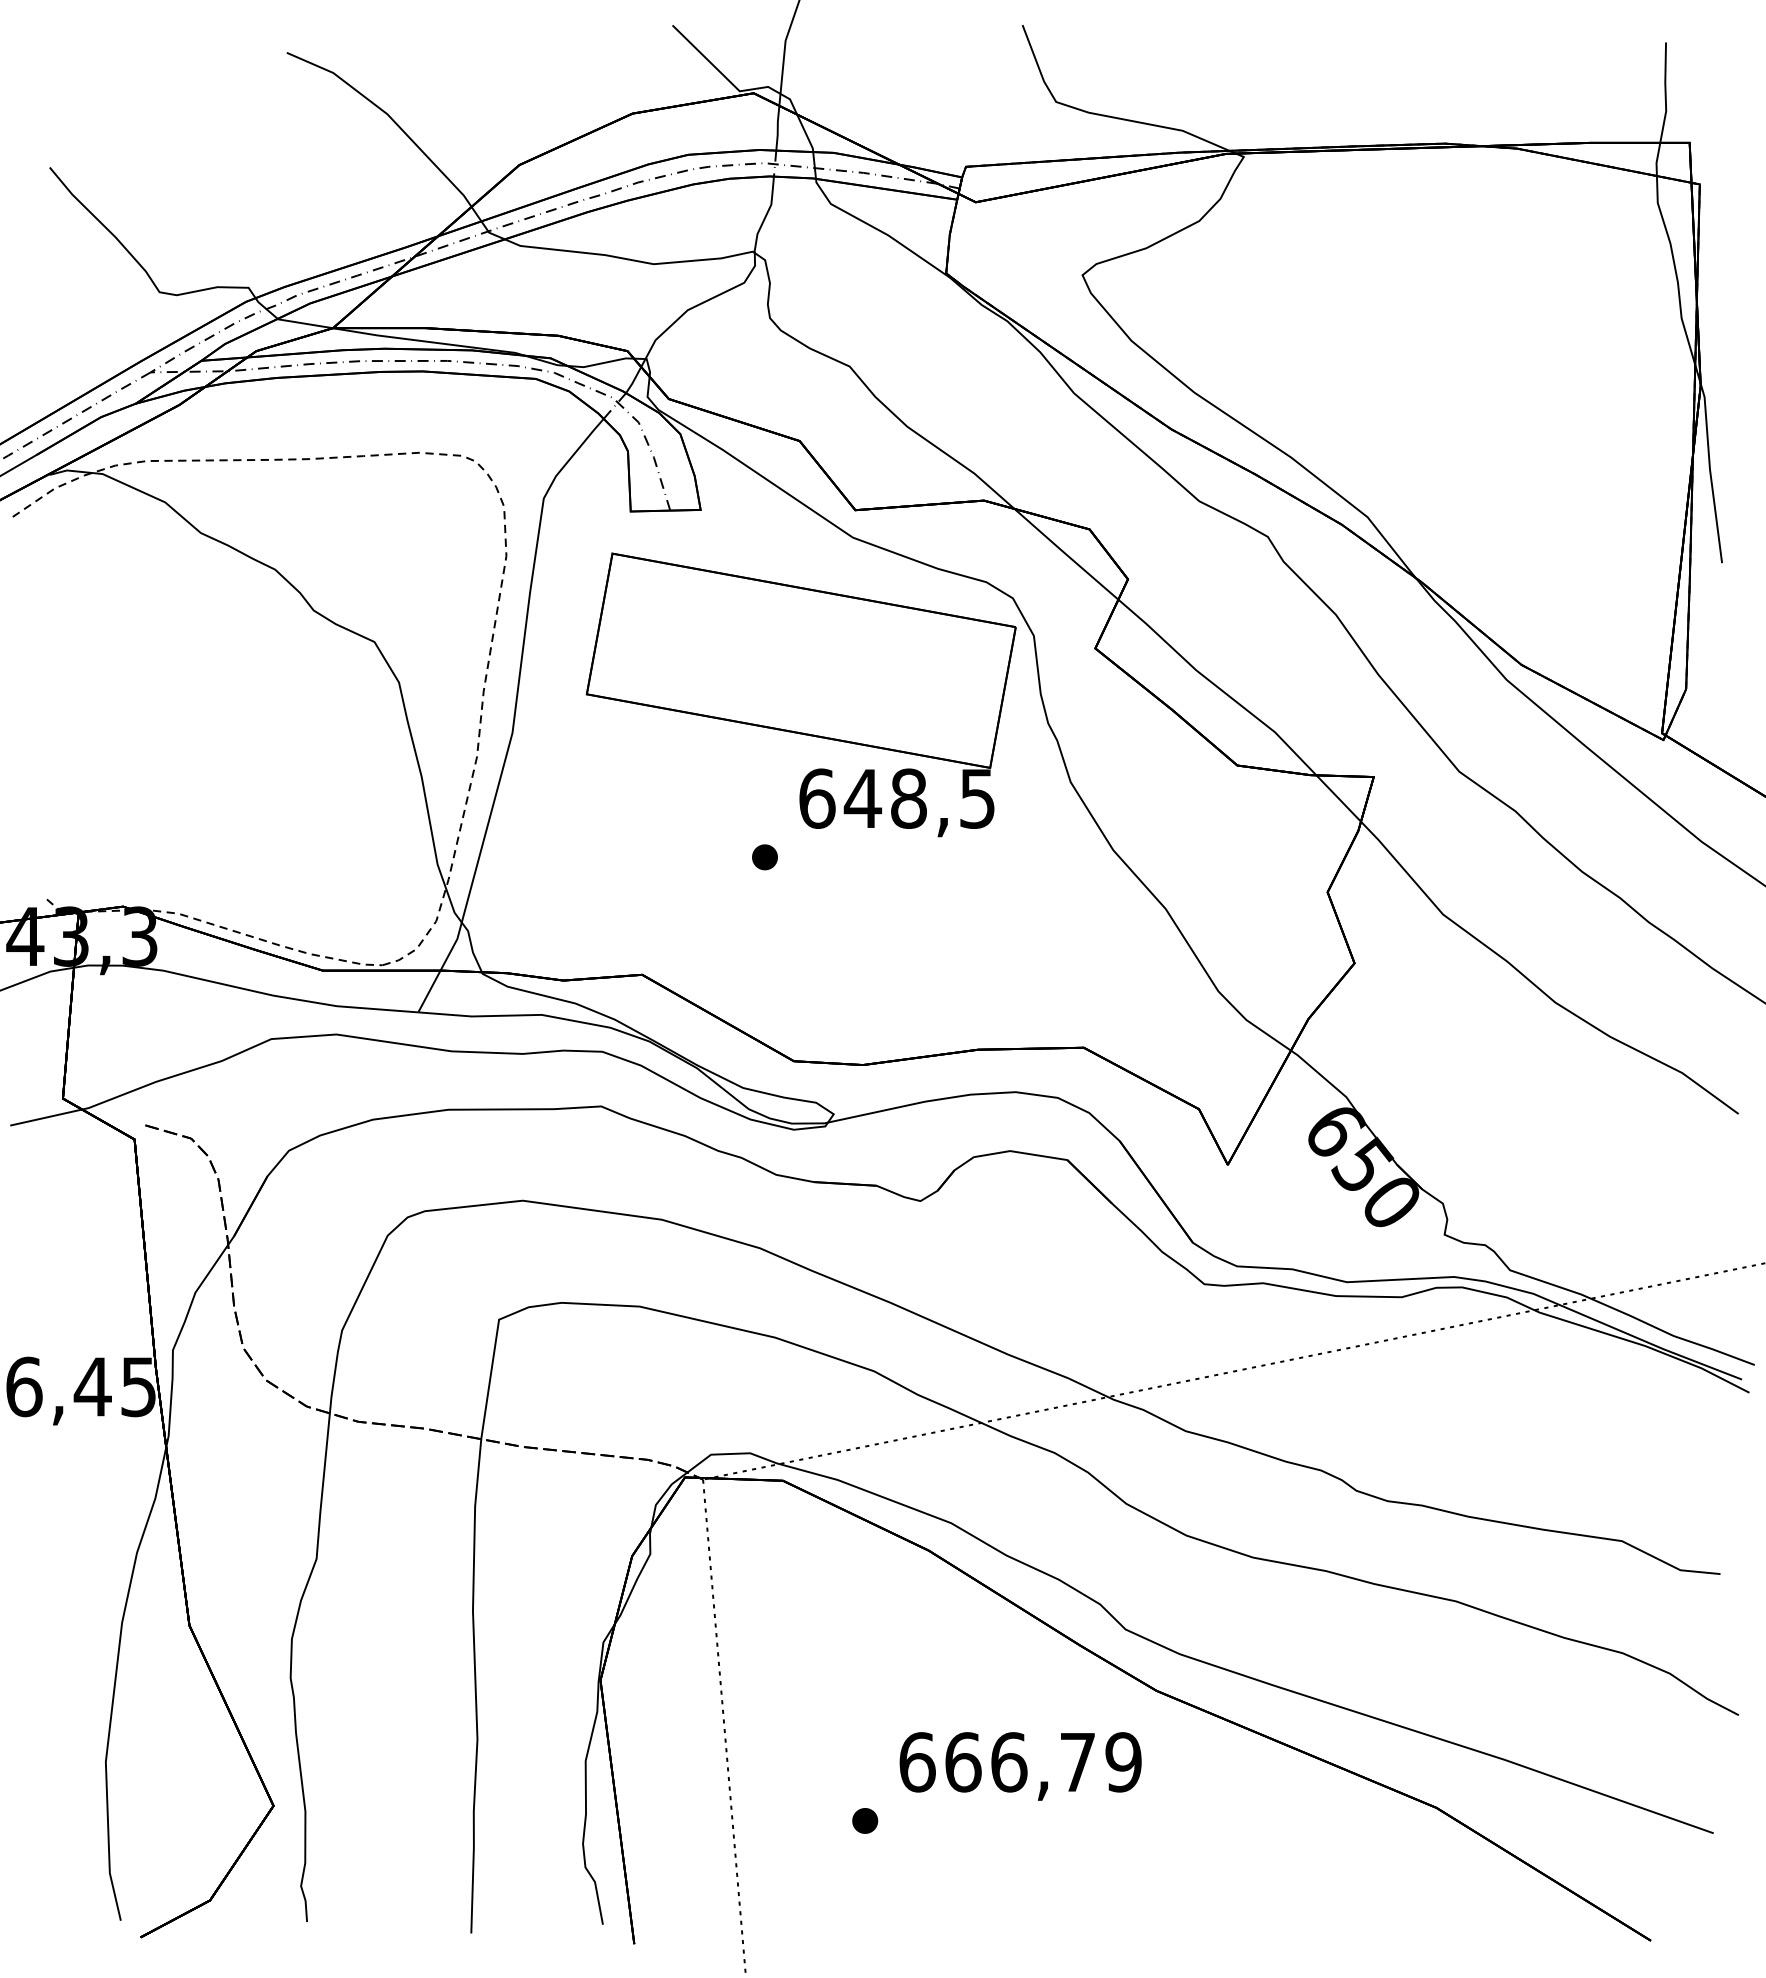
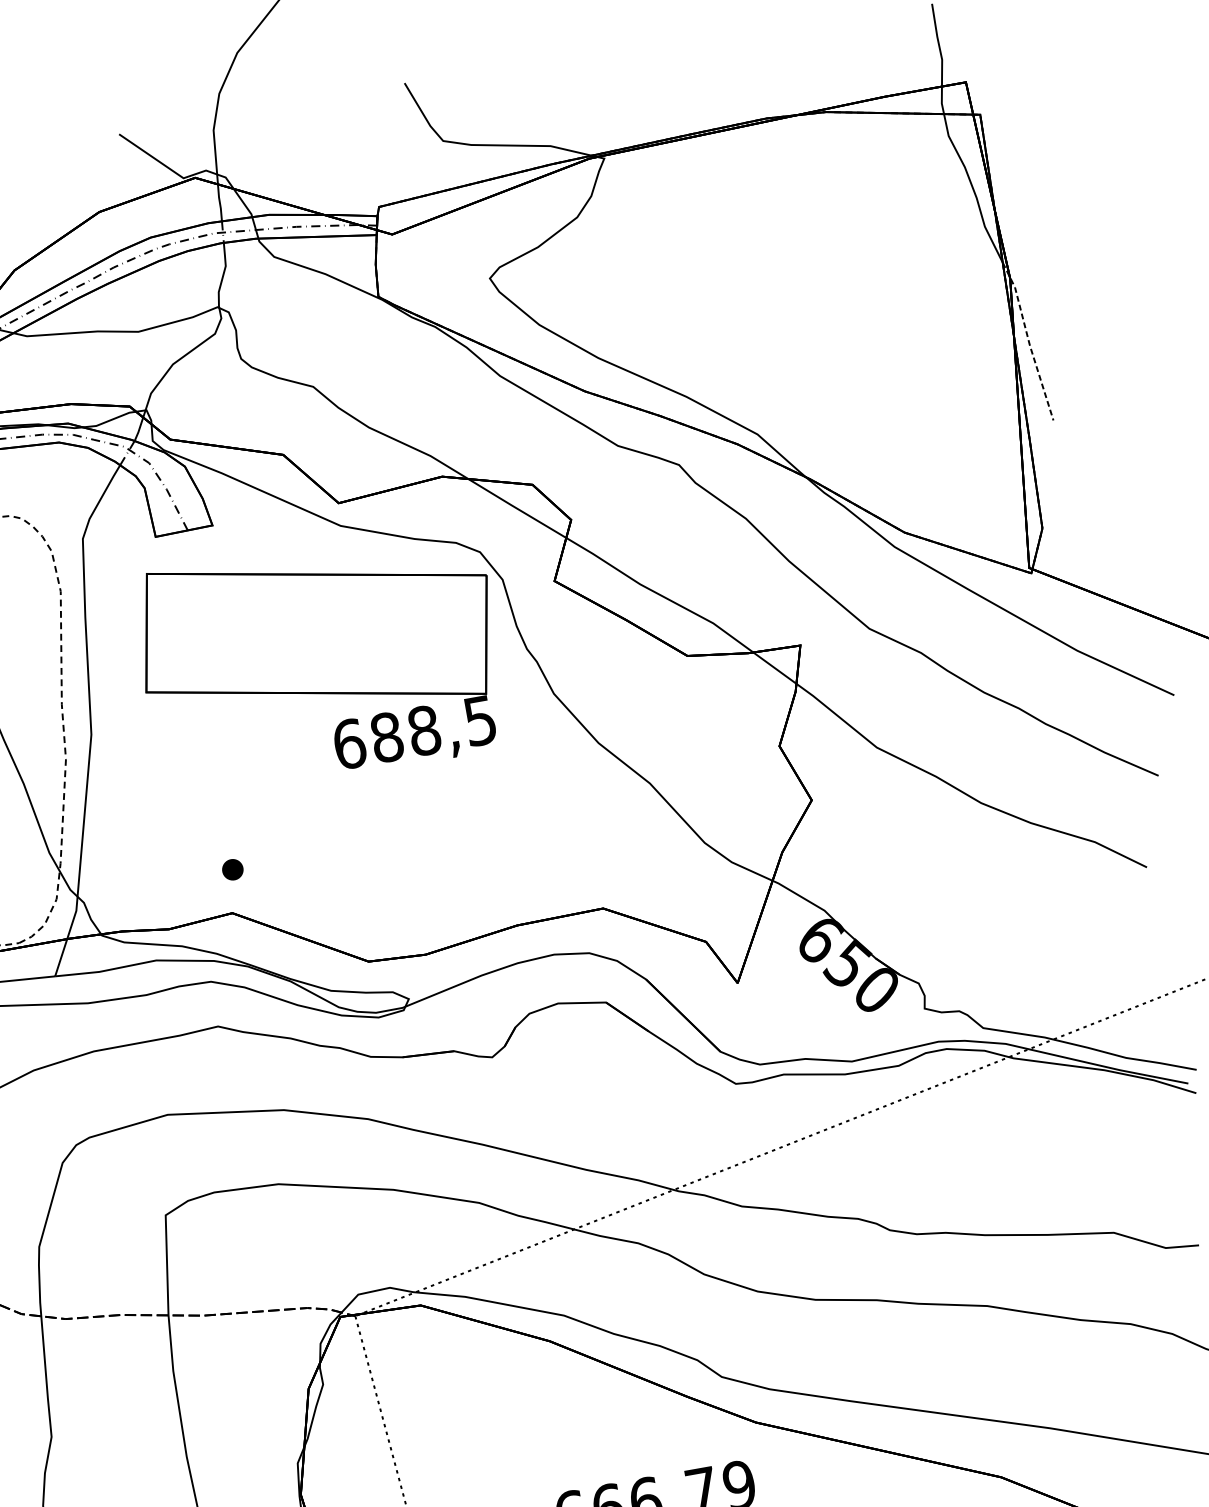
line: (1709, 463) -> (1028, 340), solid -> dashed
text: (862, 798) -> (386, 737), 648,5 -> 688,5
part: (764, 857) -> (232, 869), moved

